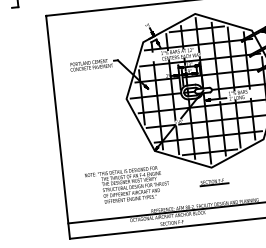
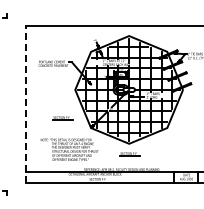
line: (57, 125) -> (25, 103), solid -> dashed
part: (112, 141) -> (62, 118), added

